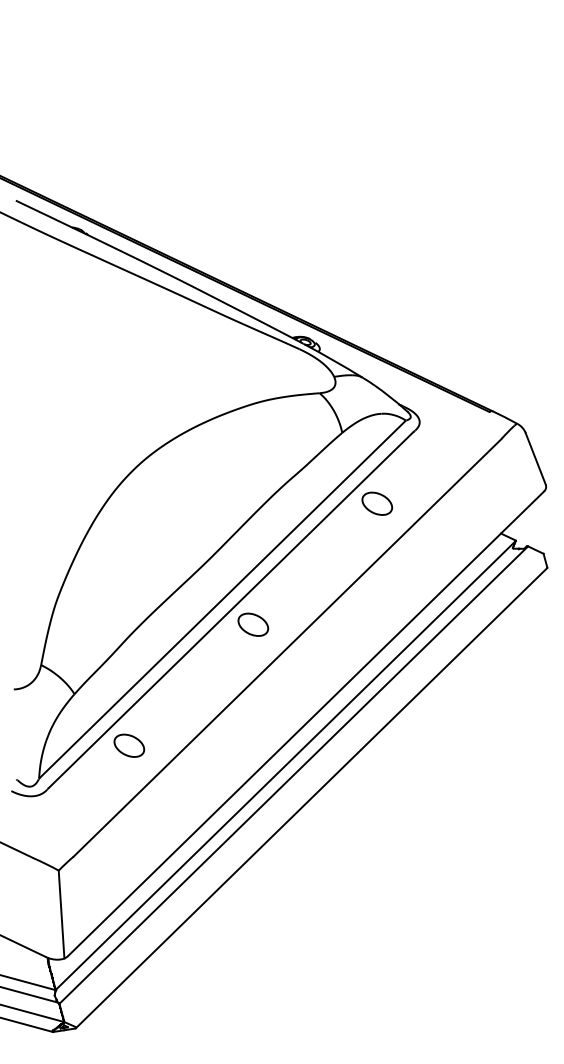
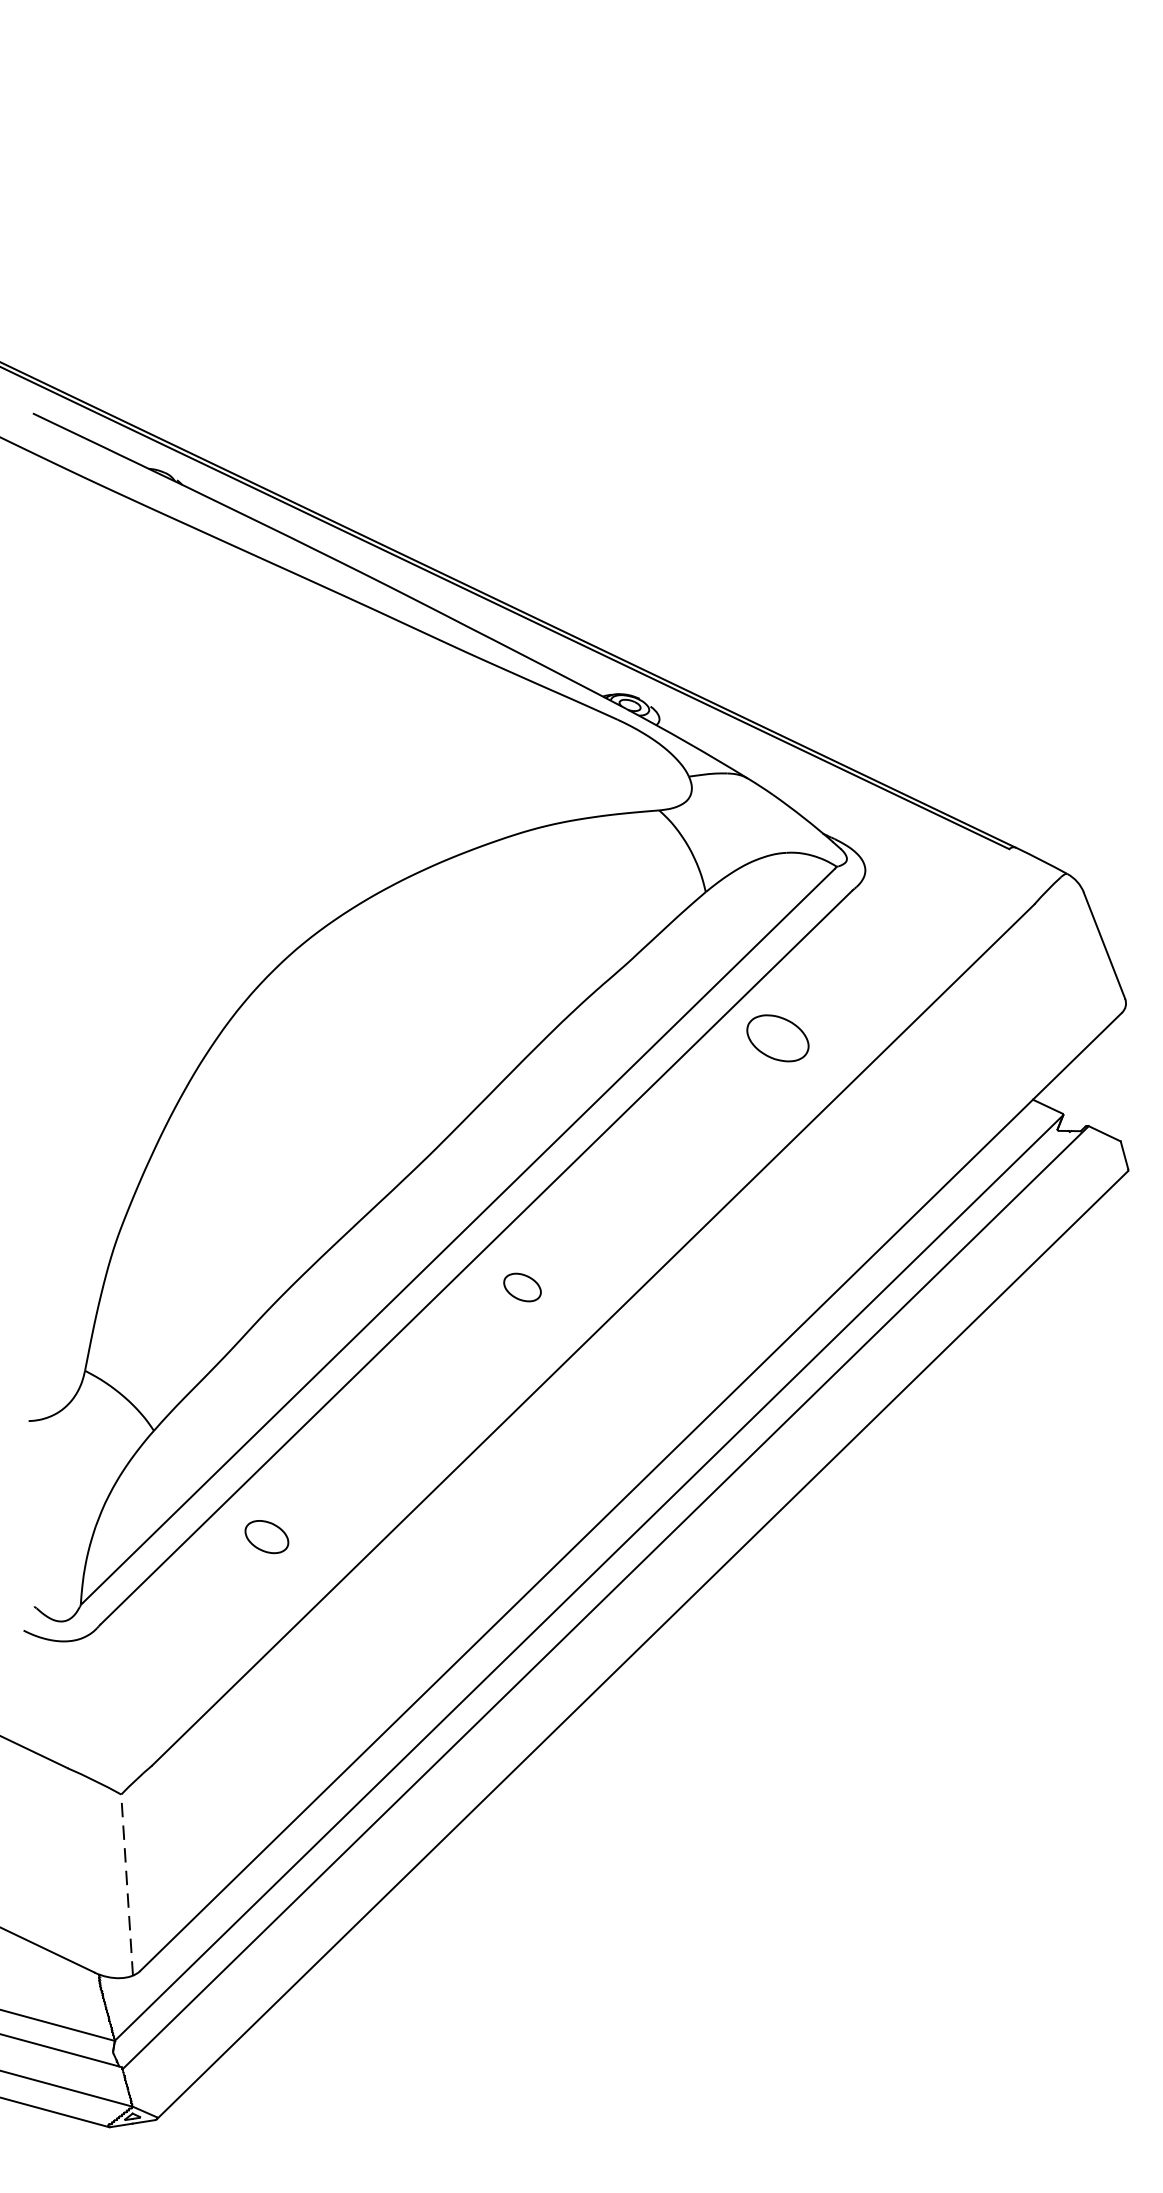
part: (253, 624) -> (522, 1287), size x0.6
part: (129, 745) -> (267, 1536), size x0.7
line: (61, 914) -> (126, 1884), solid -> dashed

